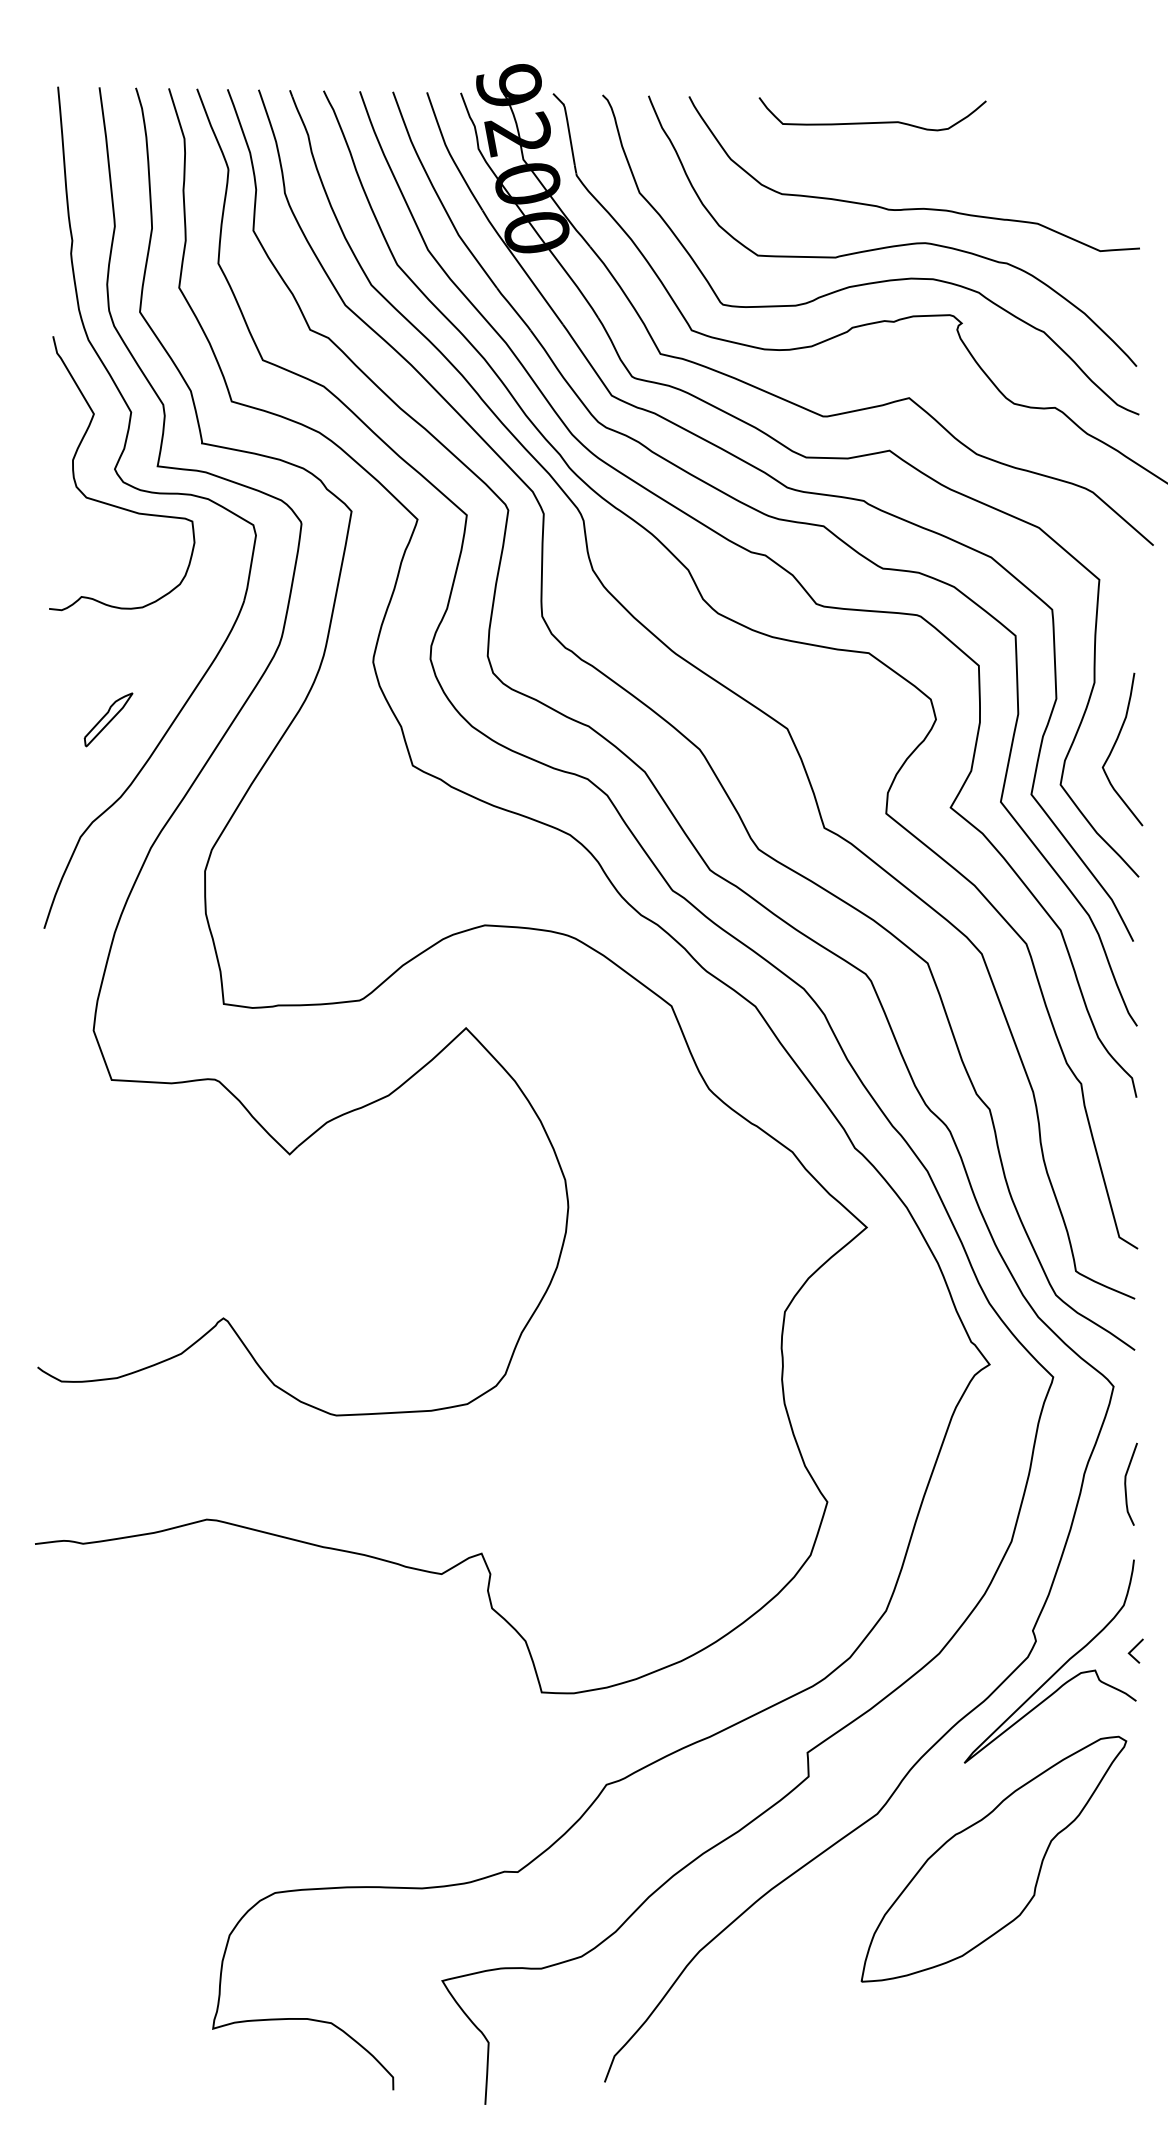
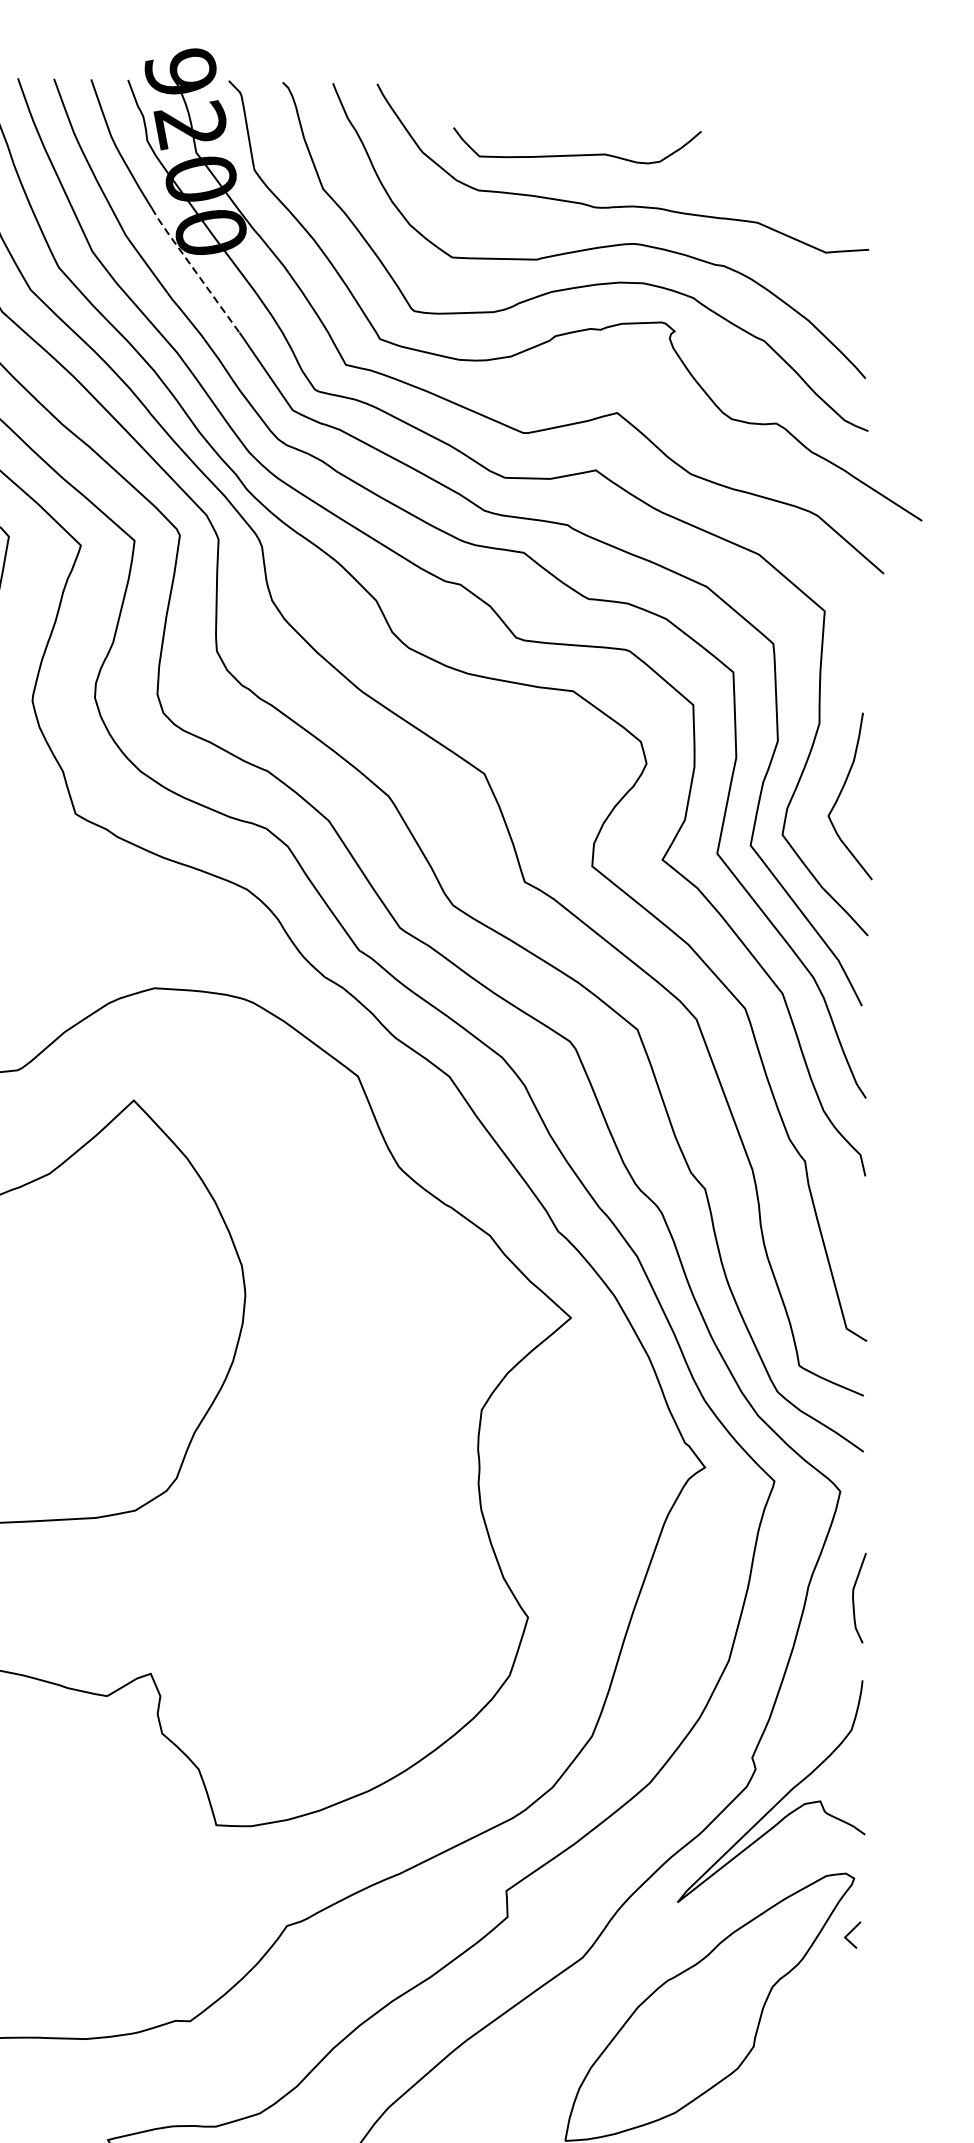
curve: (872, 122) -> (577, 154), moved
line: (521, 267) -> (194, 270), solid -> dashed
line: (1134, 1649) -> (851, 1933), moved

